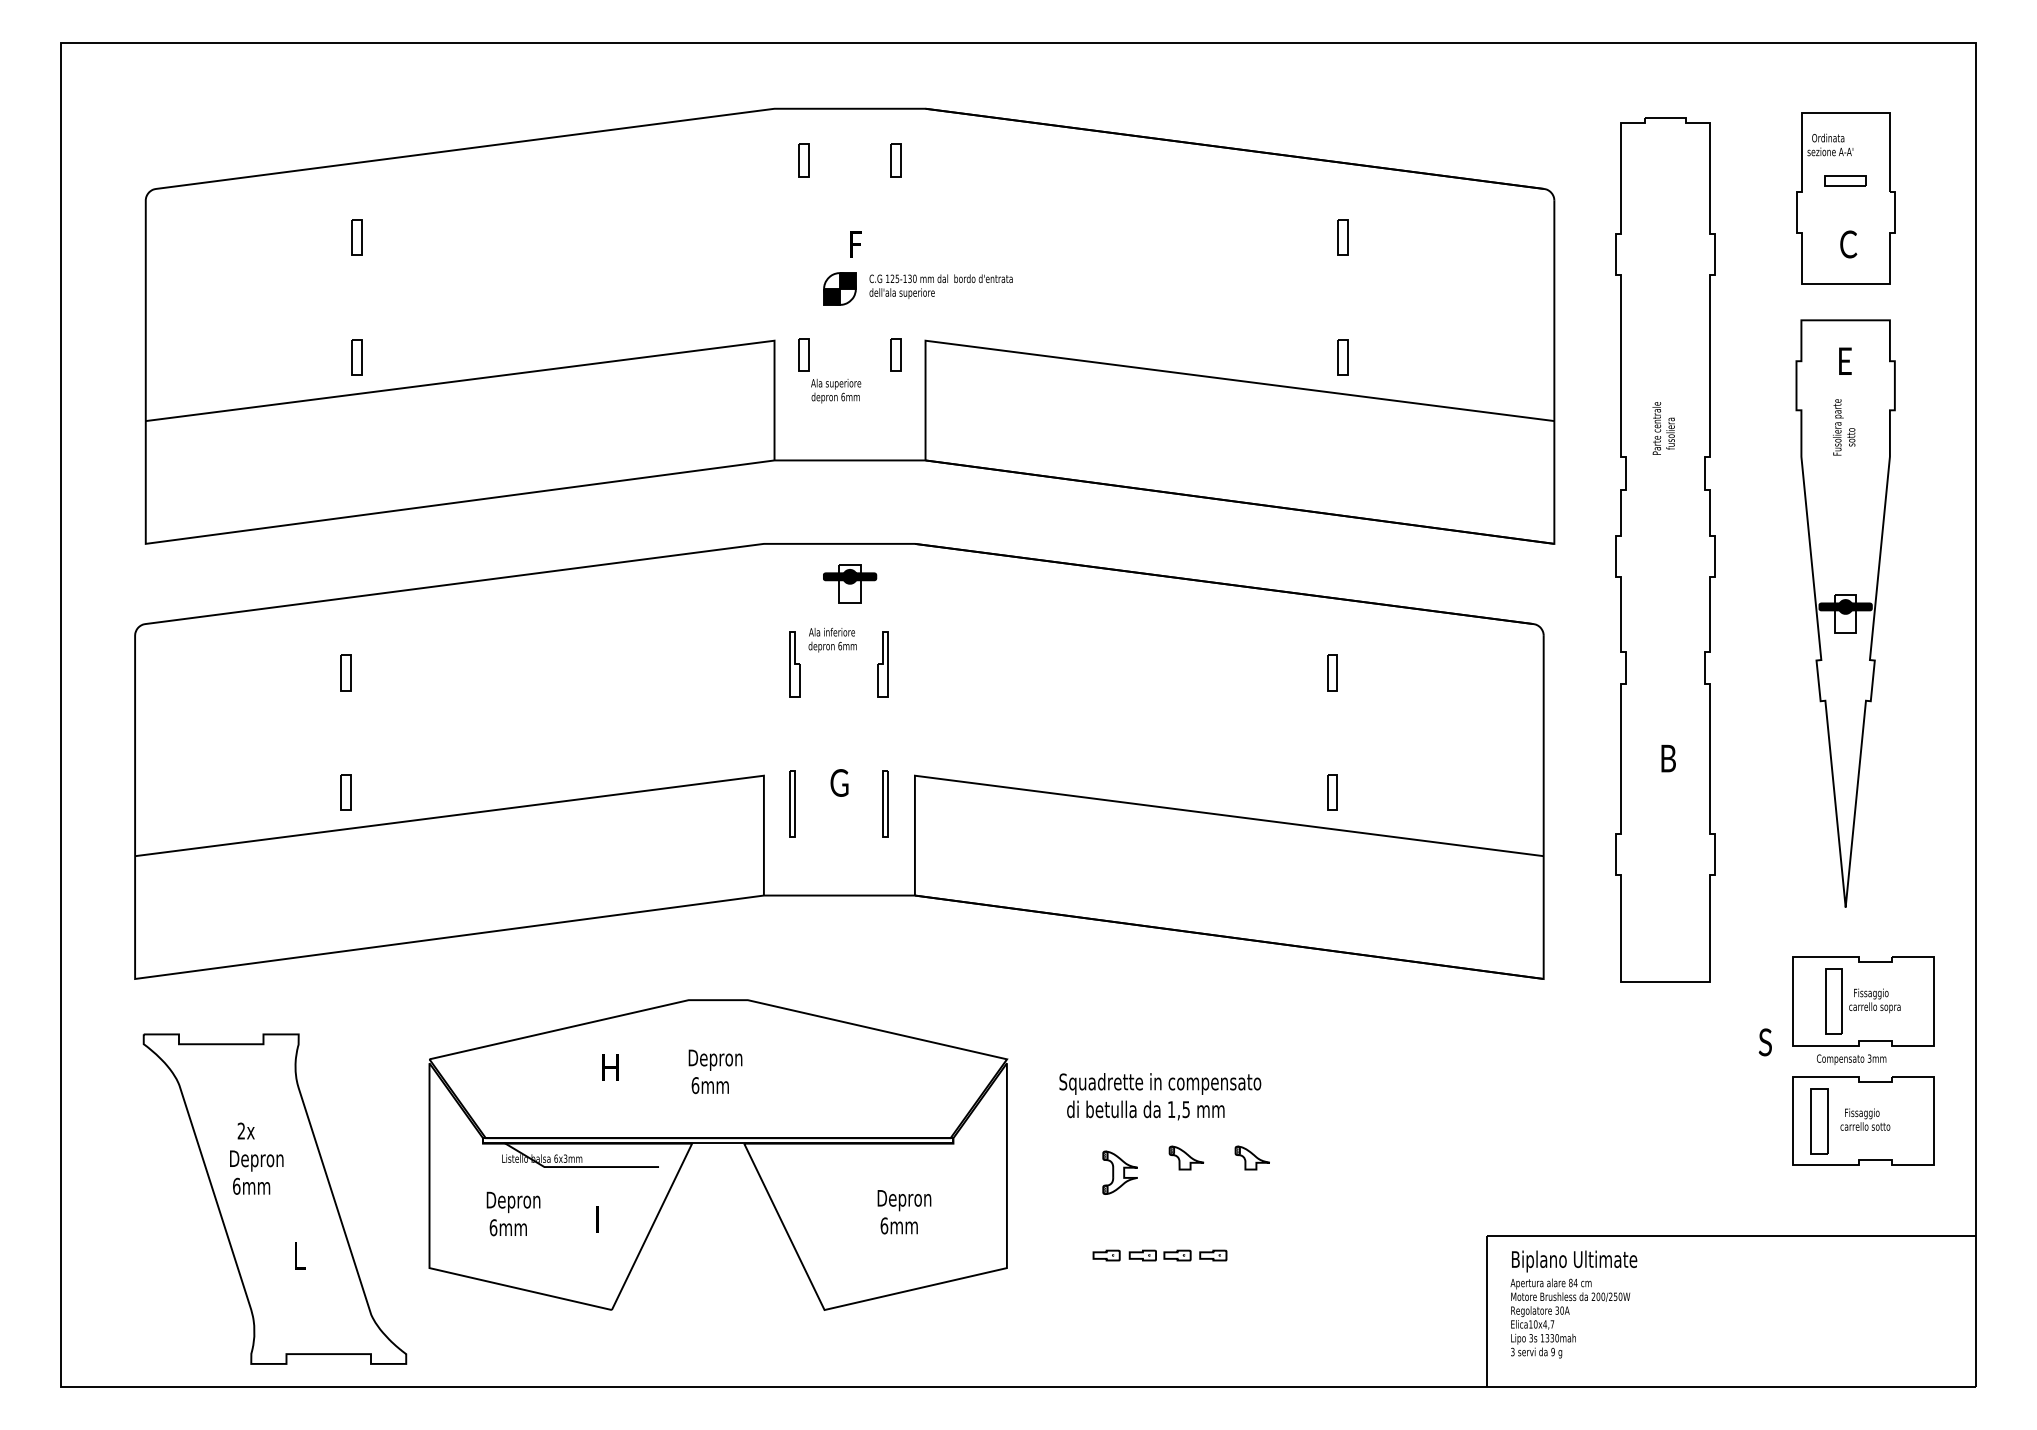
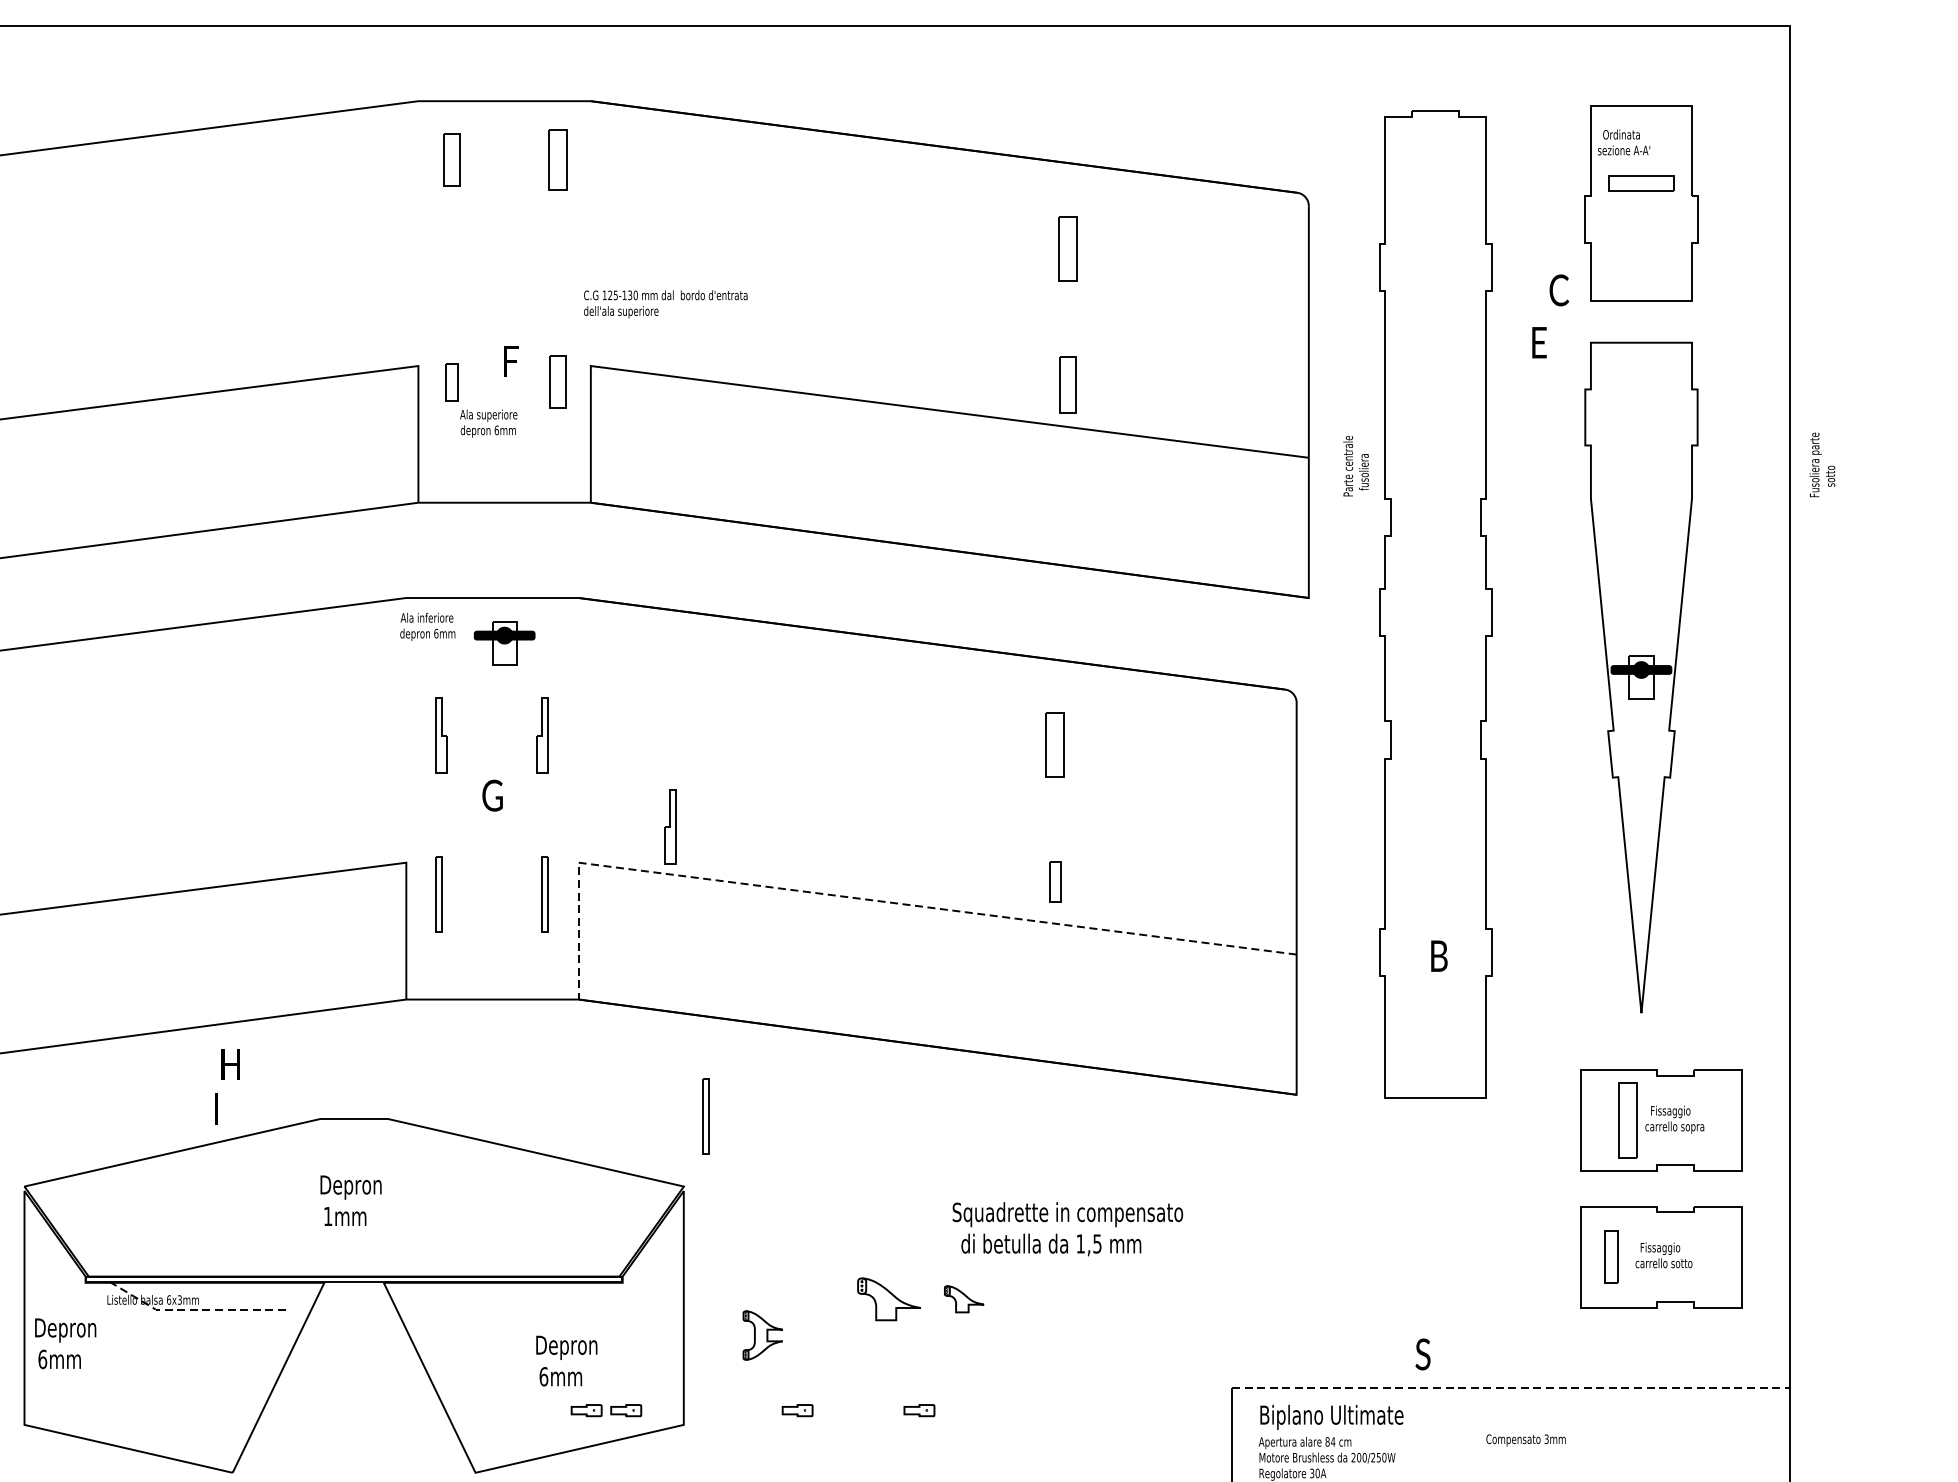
part: (803, 160) -> (451, 160), size x1.4
part: (895, 160) -> (556, 160), size x1.6
part: (1845, 180) -> (1641, 183), size x1.4
part: (1342, 237) -> (1066, 248), size x1.6
text: (855, 244) -> (510, 361), moved
text: (1848, 244) -> (1559, 290), moved
text: (940, 286) -> (665, 304), moved
part: (839, 288) -> (492, 306), removed
part: (895, 354) -> (556, 381), size x1.4
part: (1342, 357) -> (1066, 385), size x1.4
text: (1845, 360) -> (1539, 341), moved
text: (1844, 427) -> (1822, 465), moved
text: (1663, 428) -> (1355, 466), moved
text: (832, 639) -> (427, 626), moved
part: (1332, 672) -> (1055, 744), size x1.6
part: (994, 744) -> (669, 827), added
text: (1668, 758) -> (1439, 956), moved
text: (839, 782) -> (492, 795), moved
line: (1168, 808) -> (868, 900), solid -> dashed
part: (1026, 997) -> (706, 1115), added
text: (1764, 1042) -> (1422, 1354), moved
text: (1851, 1059) -> (1525, 1440), moved
text: (610, 1067) -> (231, 1064), moved
text: (695, 1085) -> (328, 1216), 6mm -> 1mm
text: (1160, 1096) -> (1068, 1228), moved
part: (1819, 1121) -> (1611, 1257), size x0.7
part: (1186, 1157) -> (888, 1298), size x1.6
line: (577, 1167) -> (193, 1310), solid -> dashed
part: (1119, 1172) -> (762, 1335), moved
text: (513, 1213) -> (65, 1343), moved
text: (597, 1219) -> (216, 1109), moved
line: (1731, 1235) -> (1511, 1387), solid -> dashed
part: (1159, 1255) -> (605, 1410), moved

